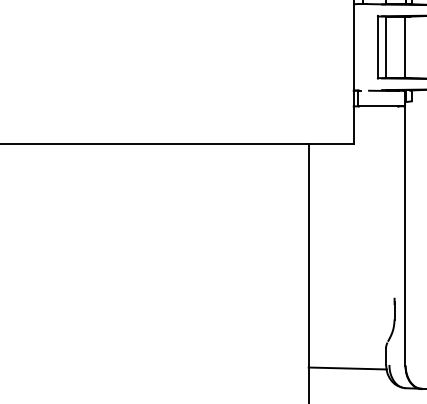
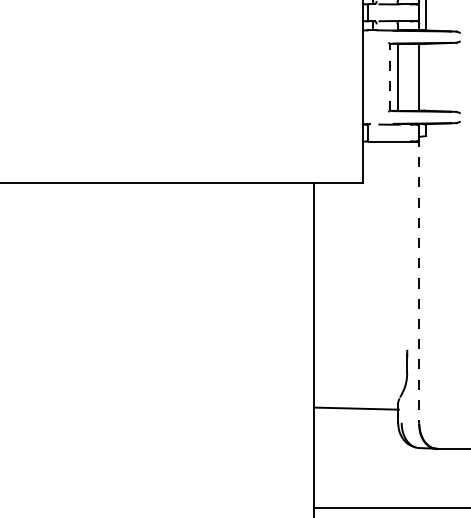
line: (378, 47) -> (389, 77), solid -> dashed
line: (404, 234) -> (418, 280), solid -> dashed
line: (346, 368) -> (355, 408), moved

